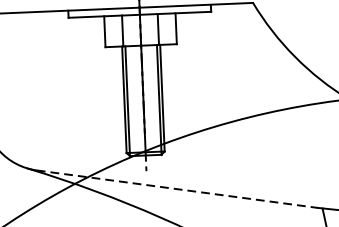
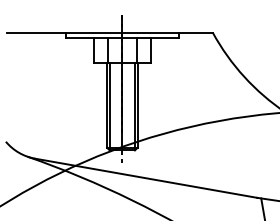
line: (177, 189) -> (146, 178), dashed -> solid

